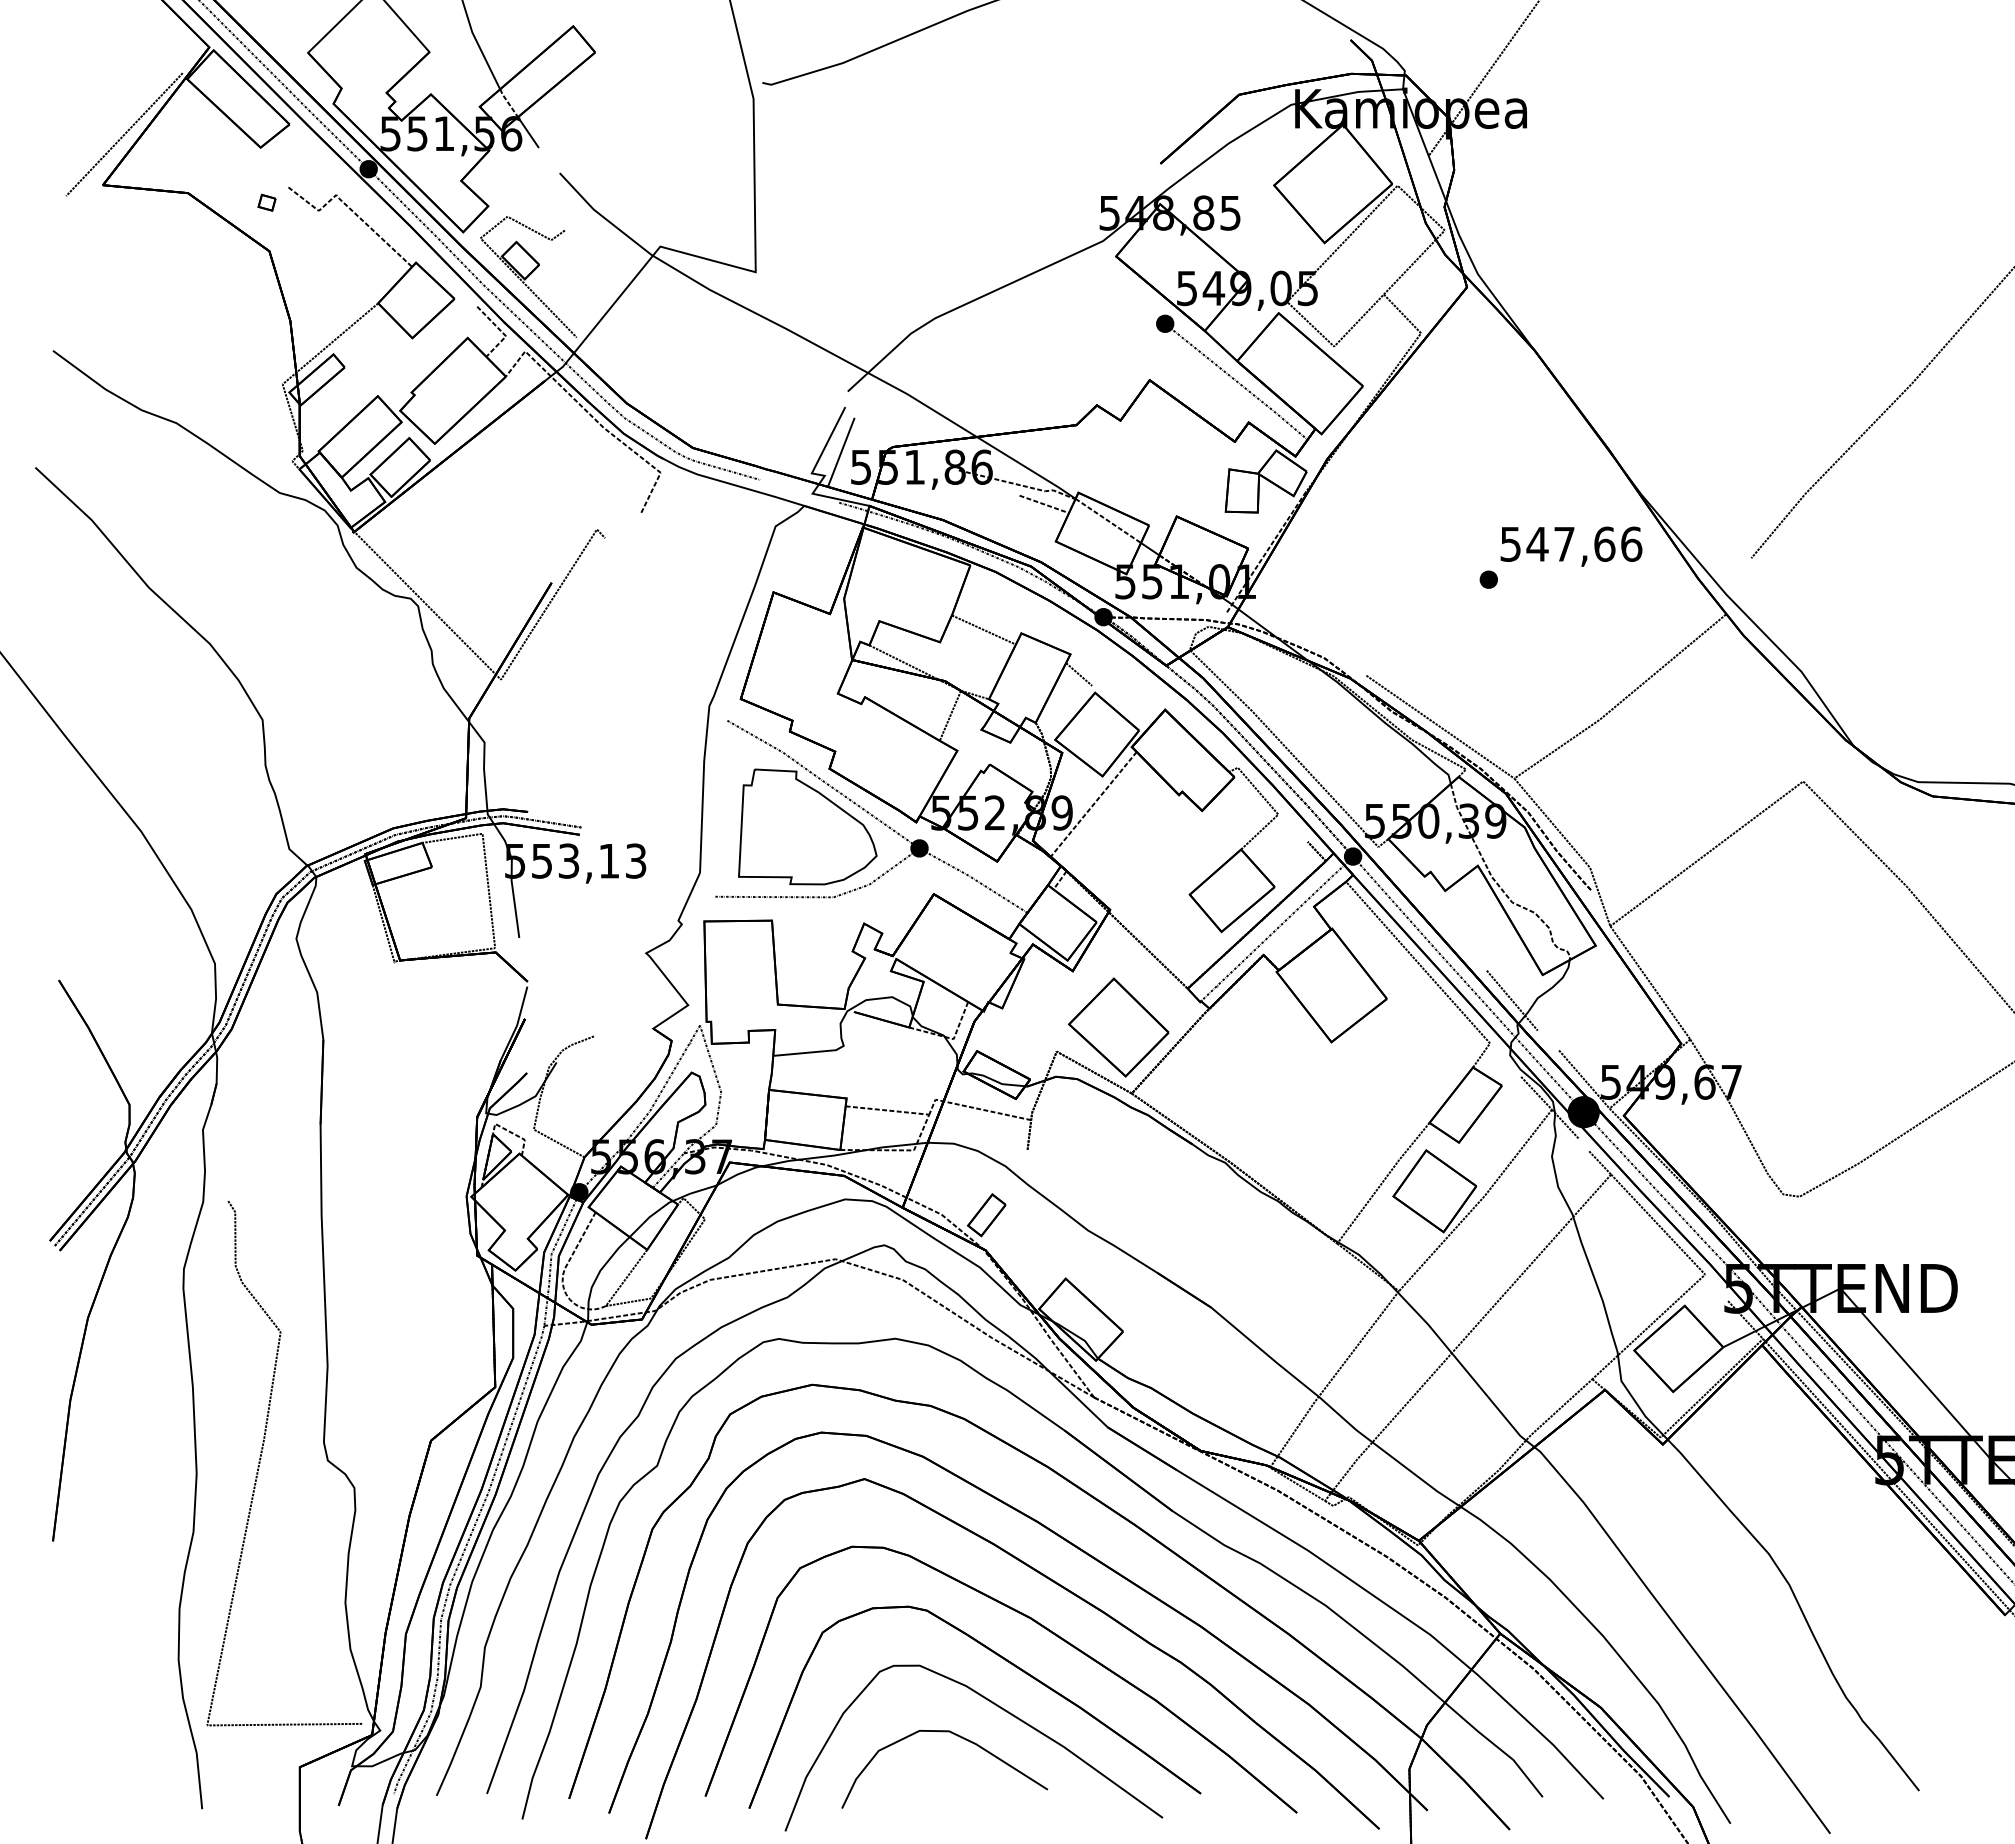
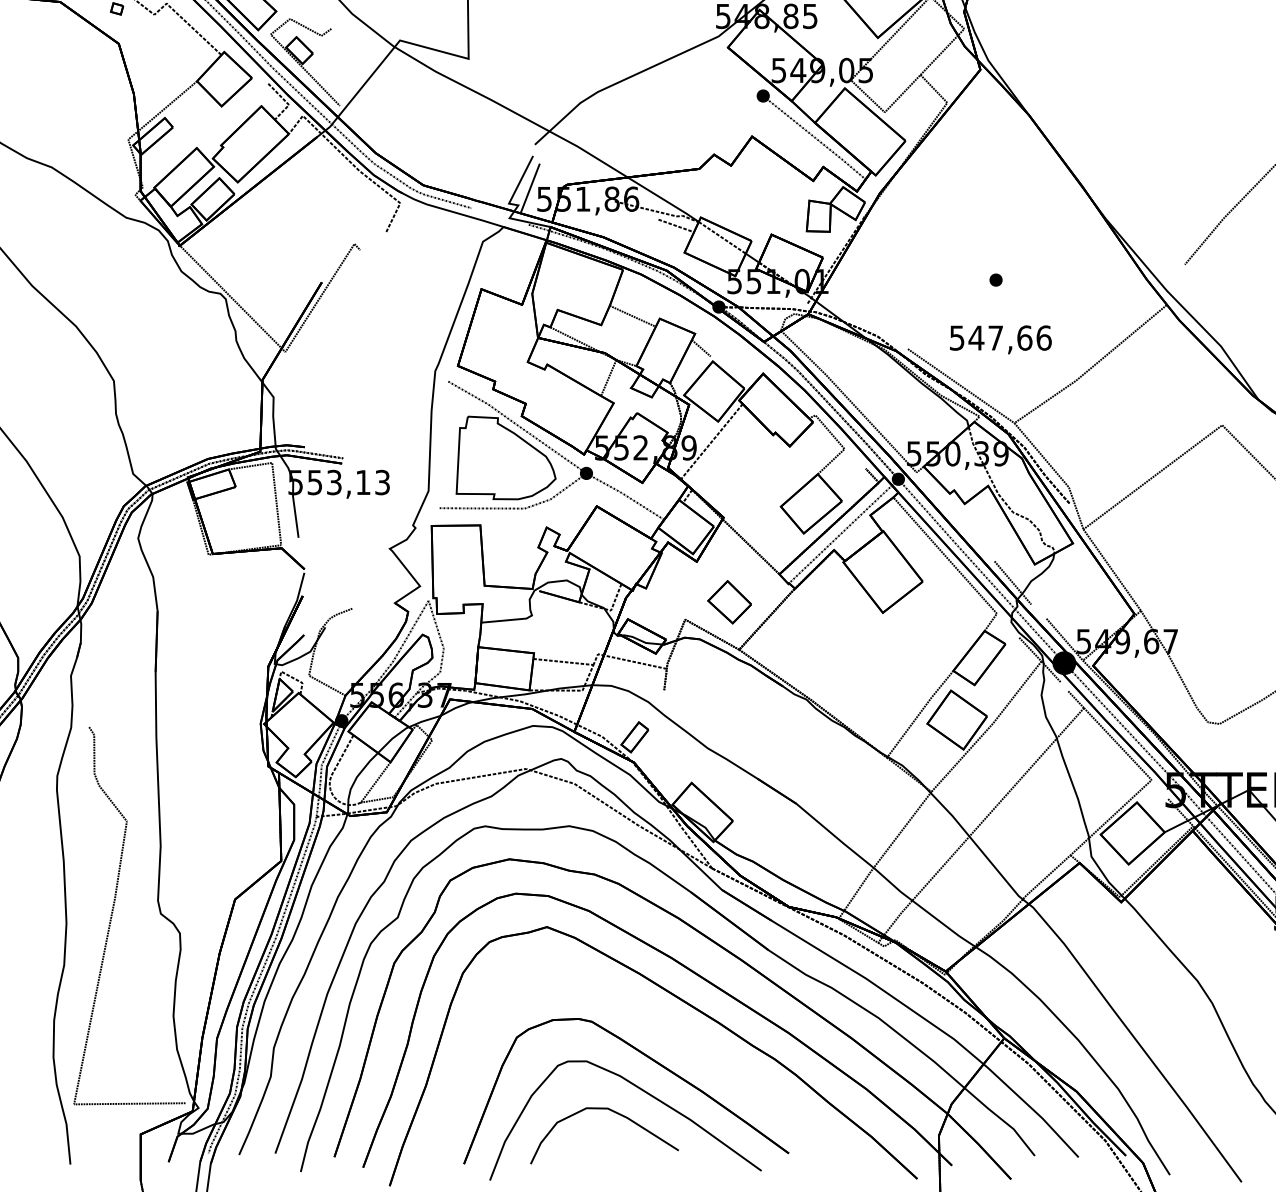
text: (1571, 546) -> (1000, 339), moved
part: (1118, 1027) -> (729, 602), size x0.6
part: (1036, 1623) -> (670, 1031), removed

